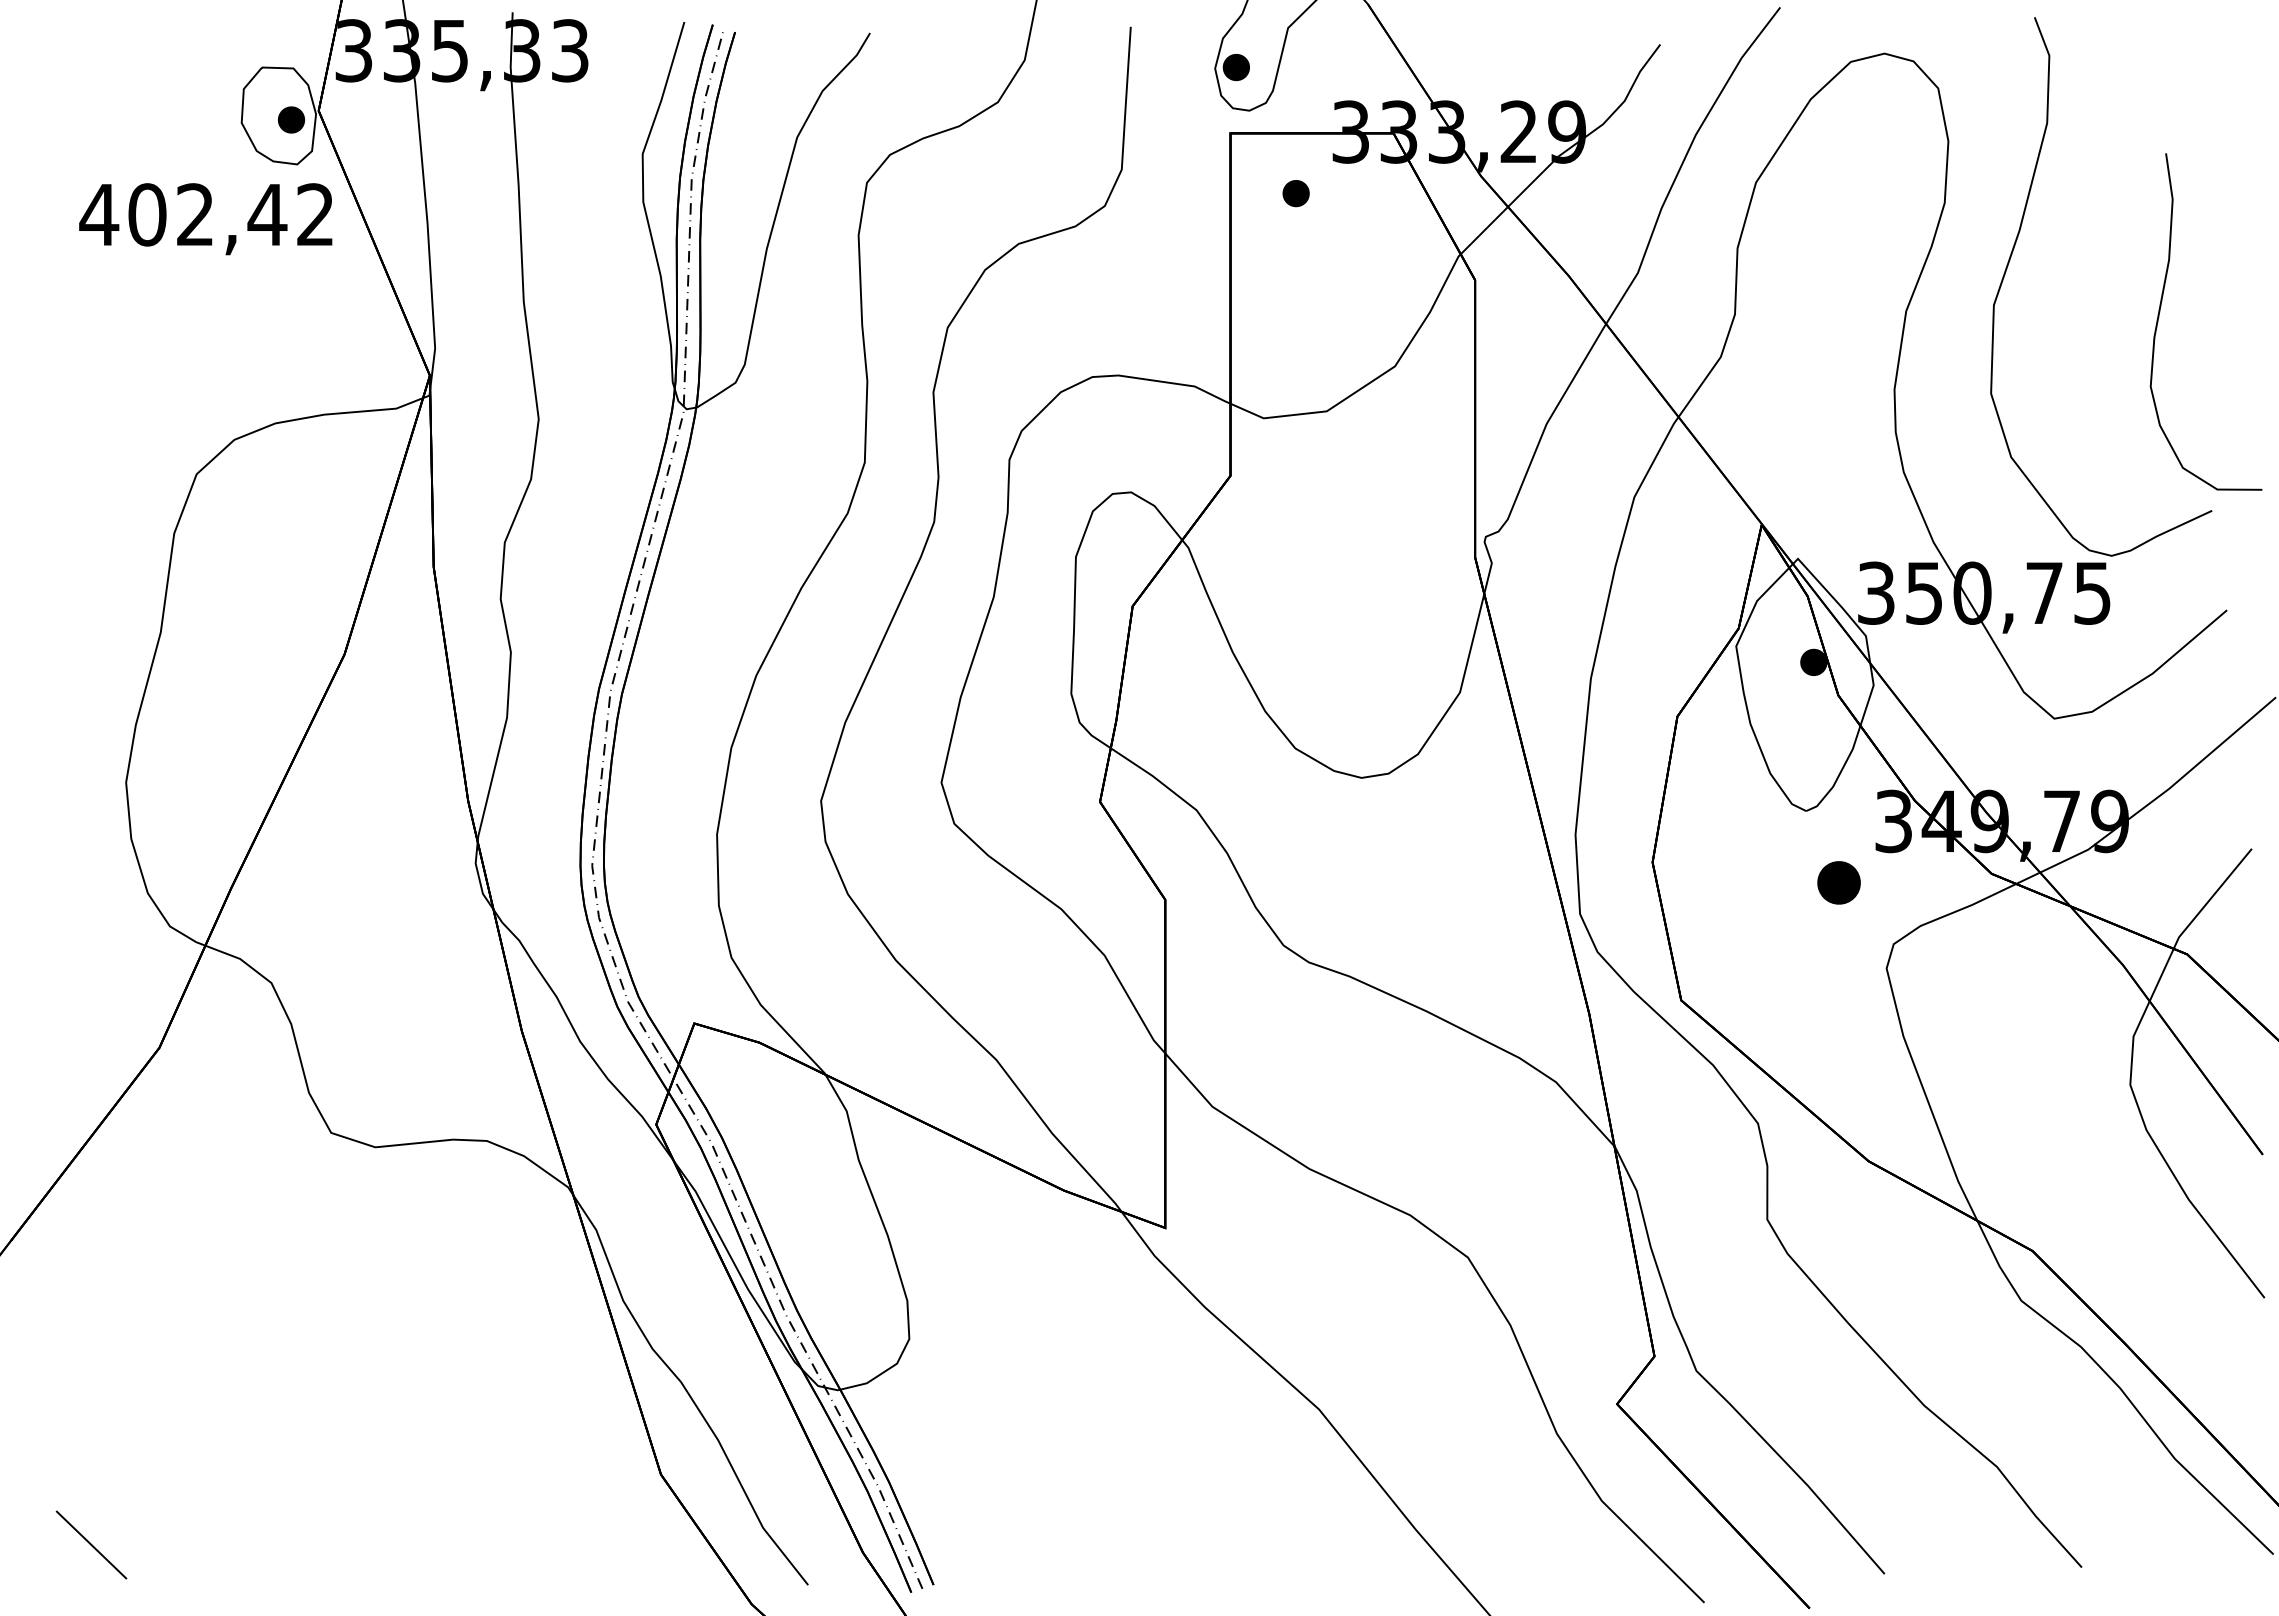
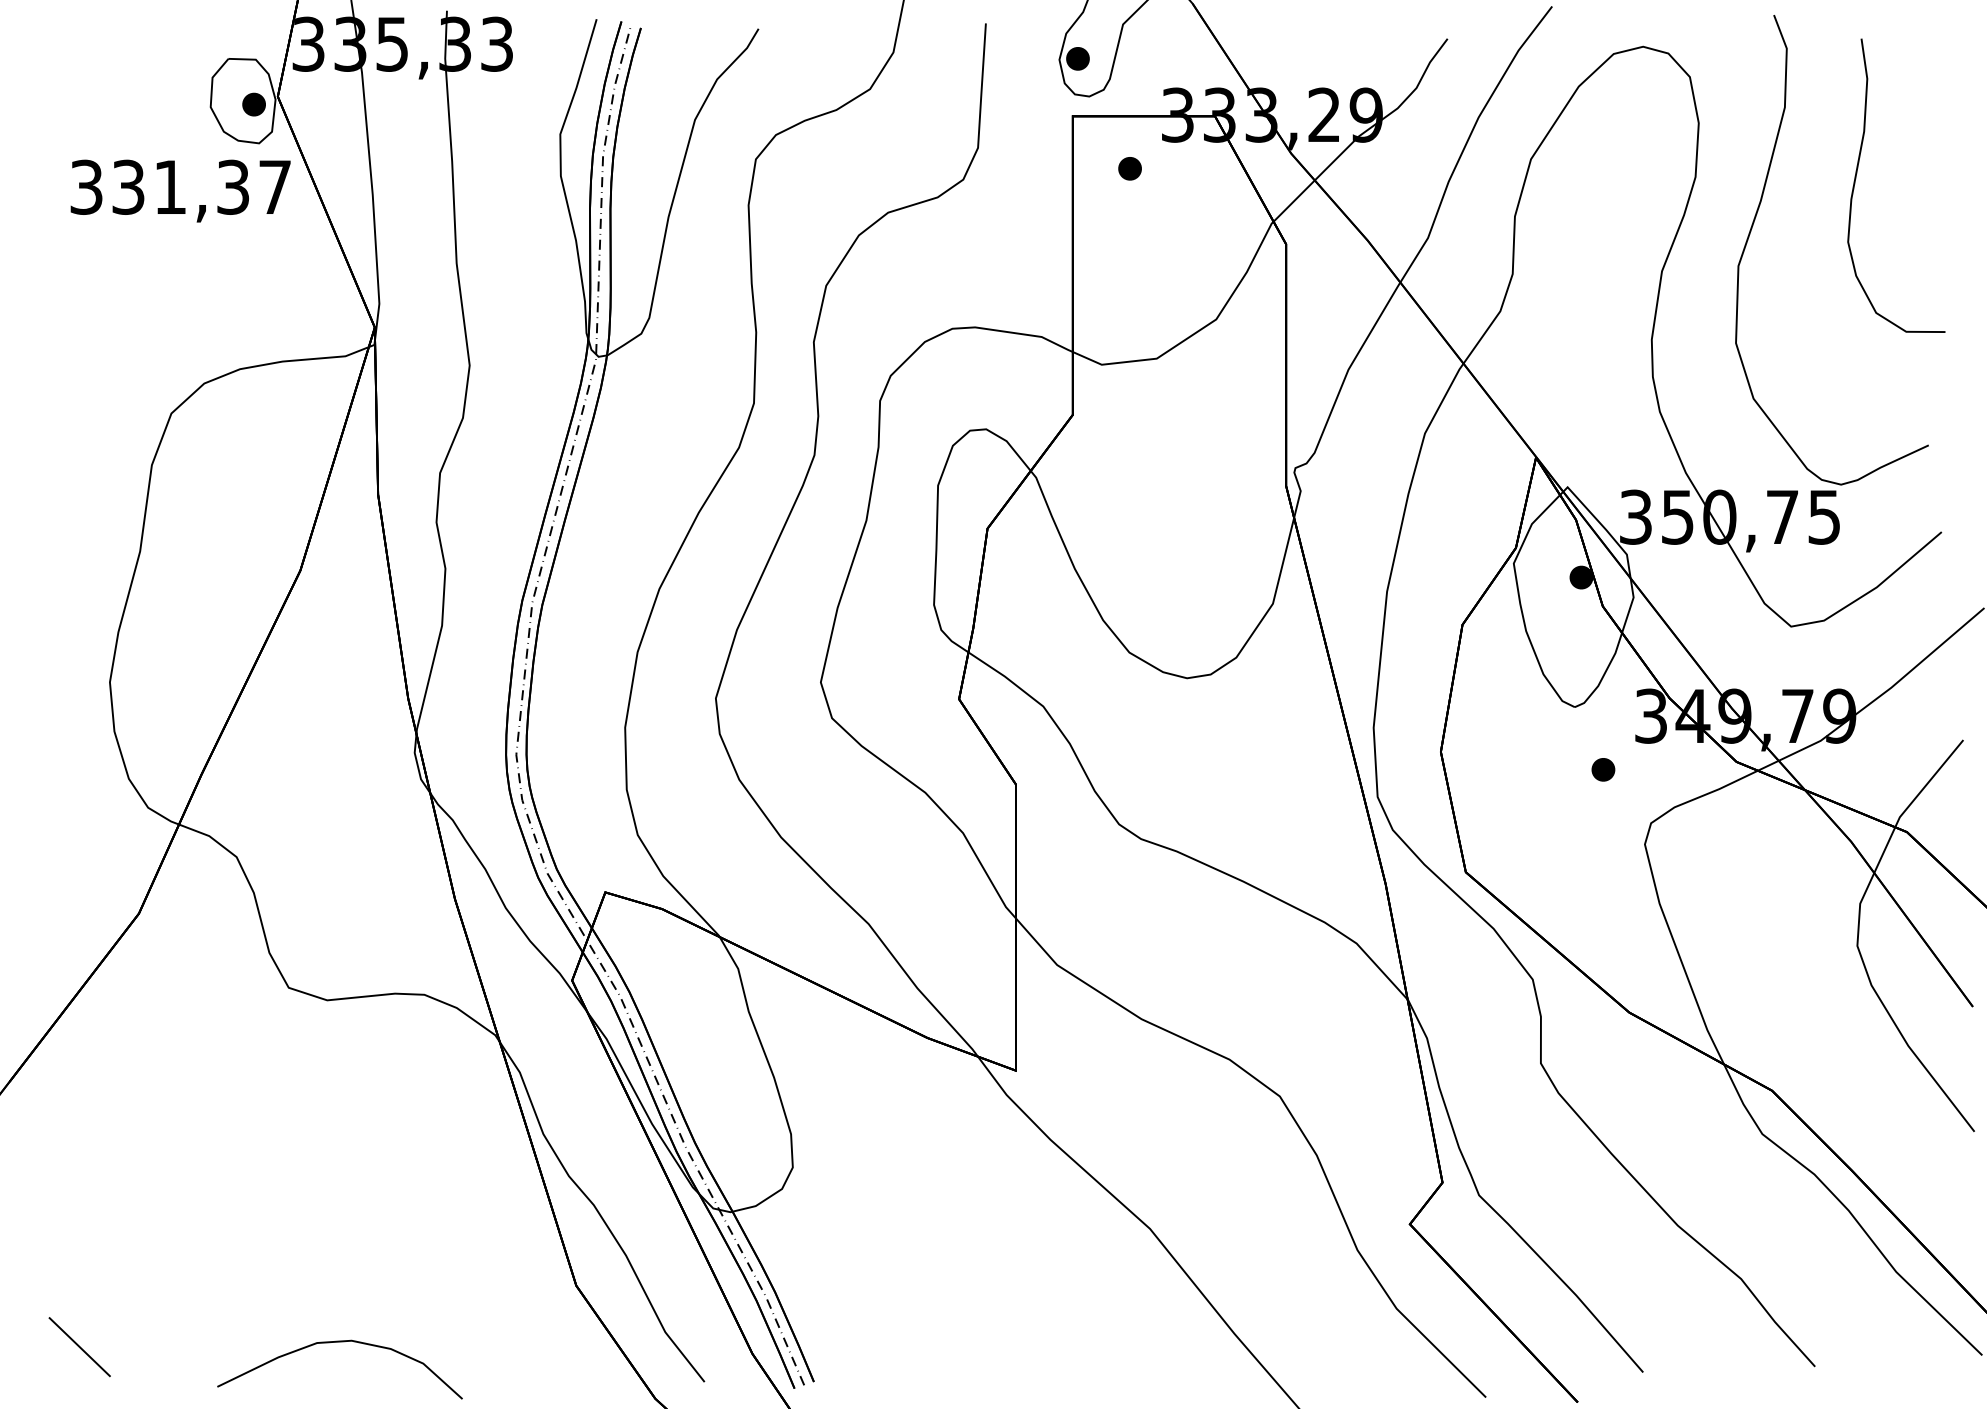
text: (206, 214) -> (180, 187), 402,42 -> 331,37
curve: (2160, 312) -> (1856, 177), moved
part: (1838, 882) -> (1602, 769), size x0.62
curve: (389, 1539) -> (339, 1342), added

